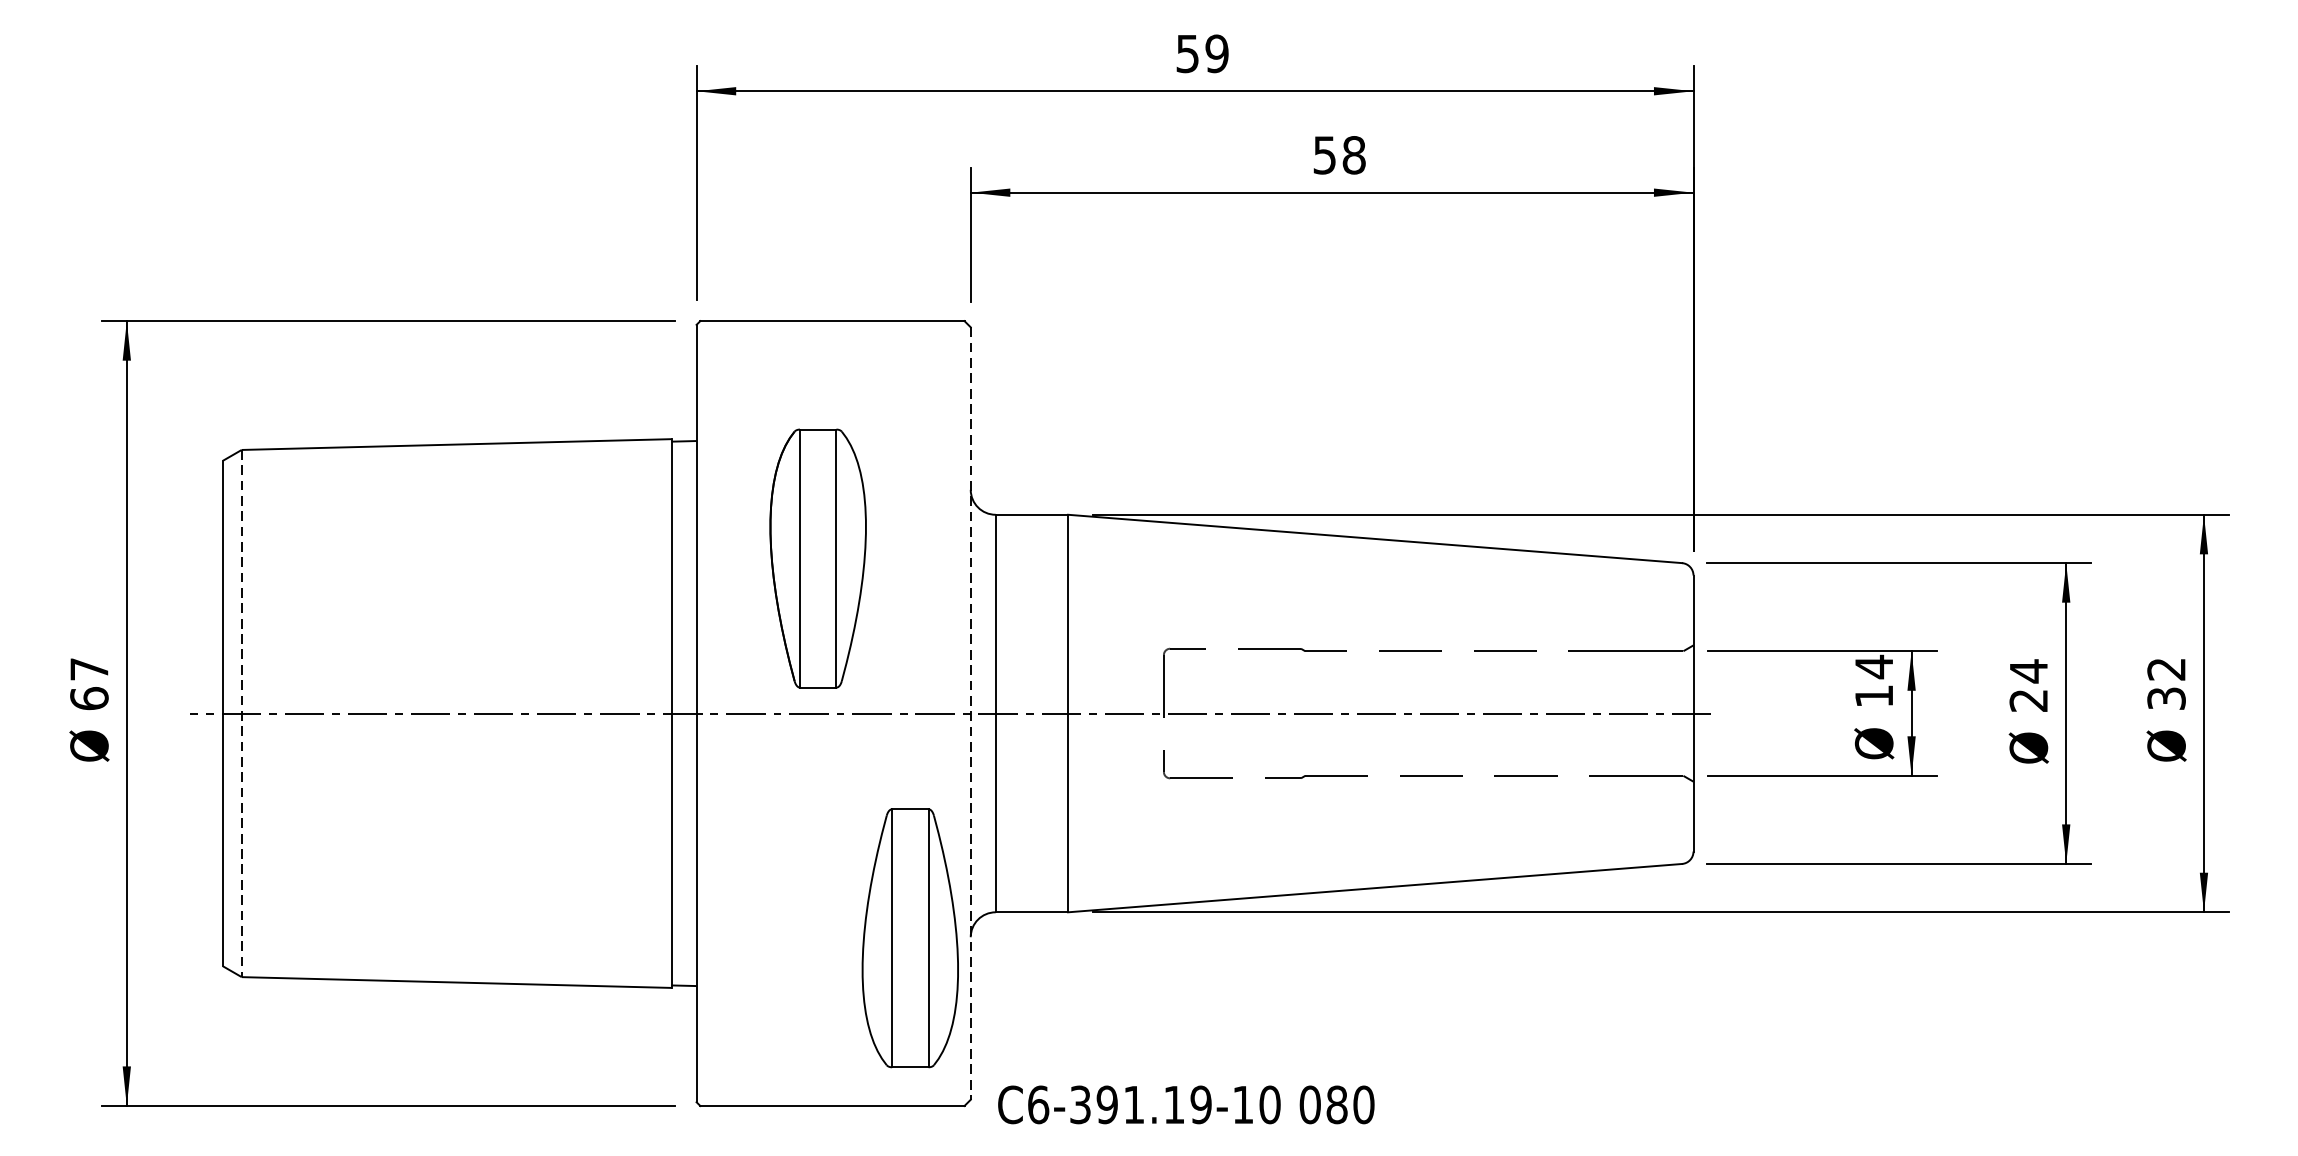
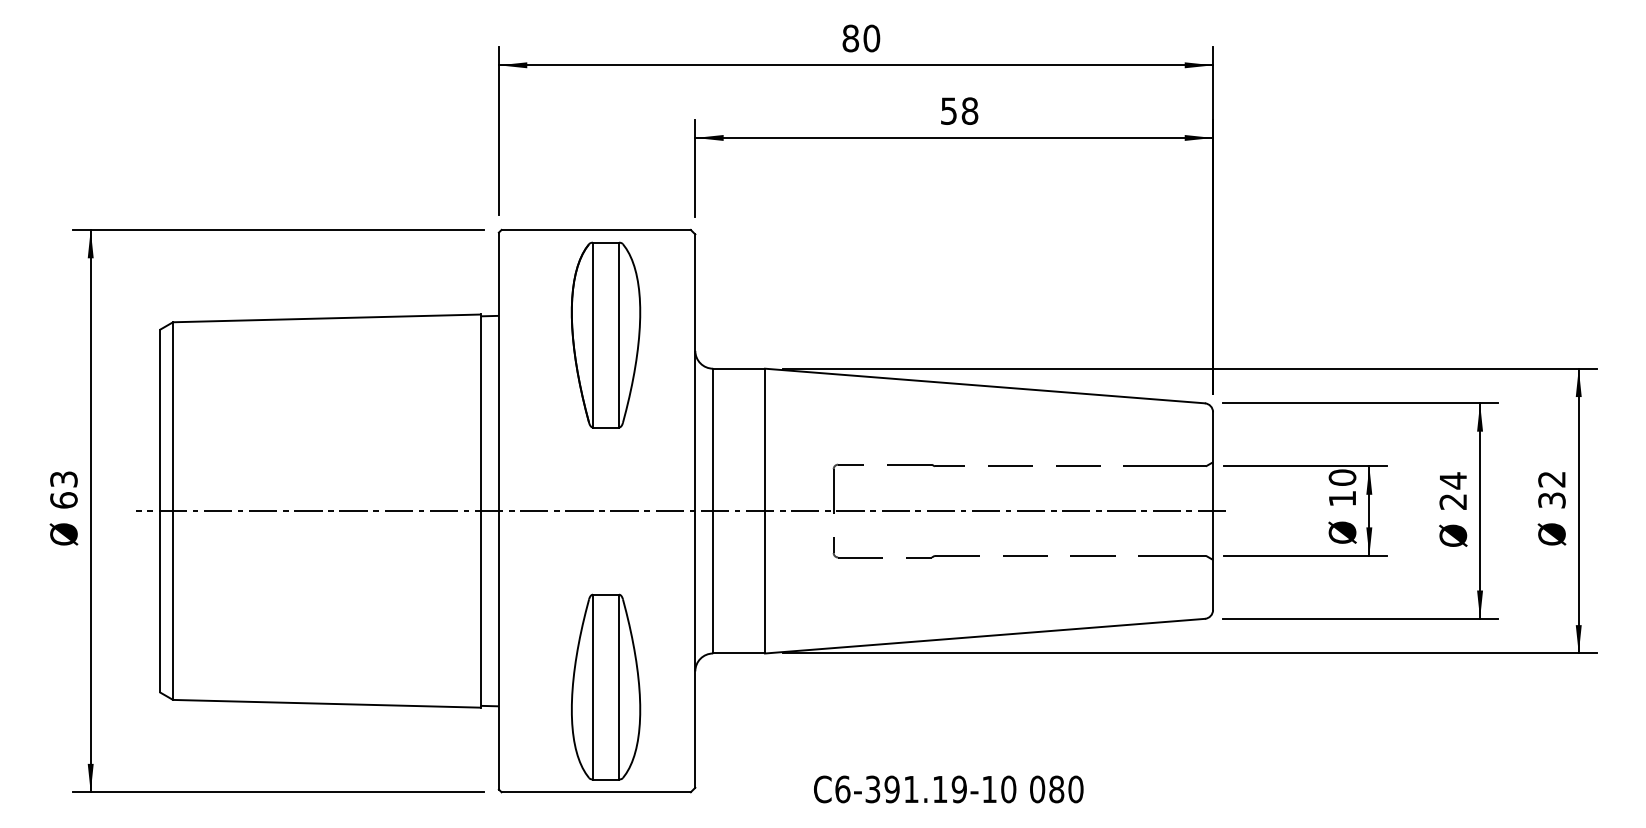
text: (1202, 53) -> (861, 38), 59 -> 80
part: (817, 557) -> (605, 334), moved
text: (1874, 666) -> (1342, 477), 14 -> 10
text: (88, 669) -> (63, 479), 67 -> 63
line: (242, 714) -> (173, 511), dashed -> solid
line: (971, 714) -> (695, 511), dashed -> solid
part: (910, 937) -> (606, 686), moved
text: (1185, 1104) -> (948, 789), moved

